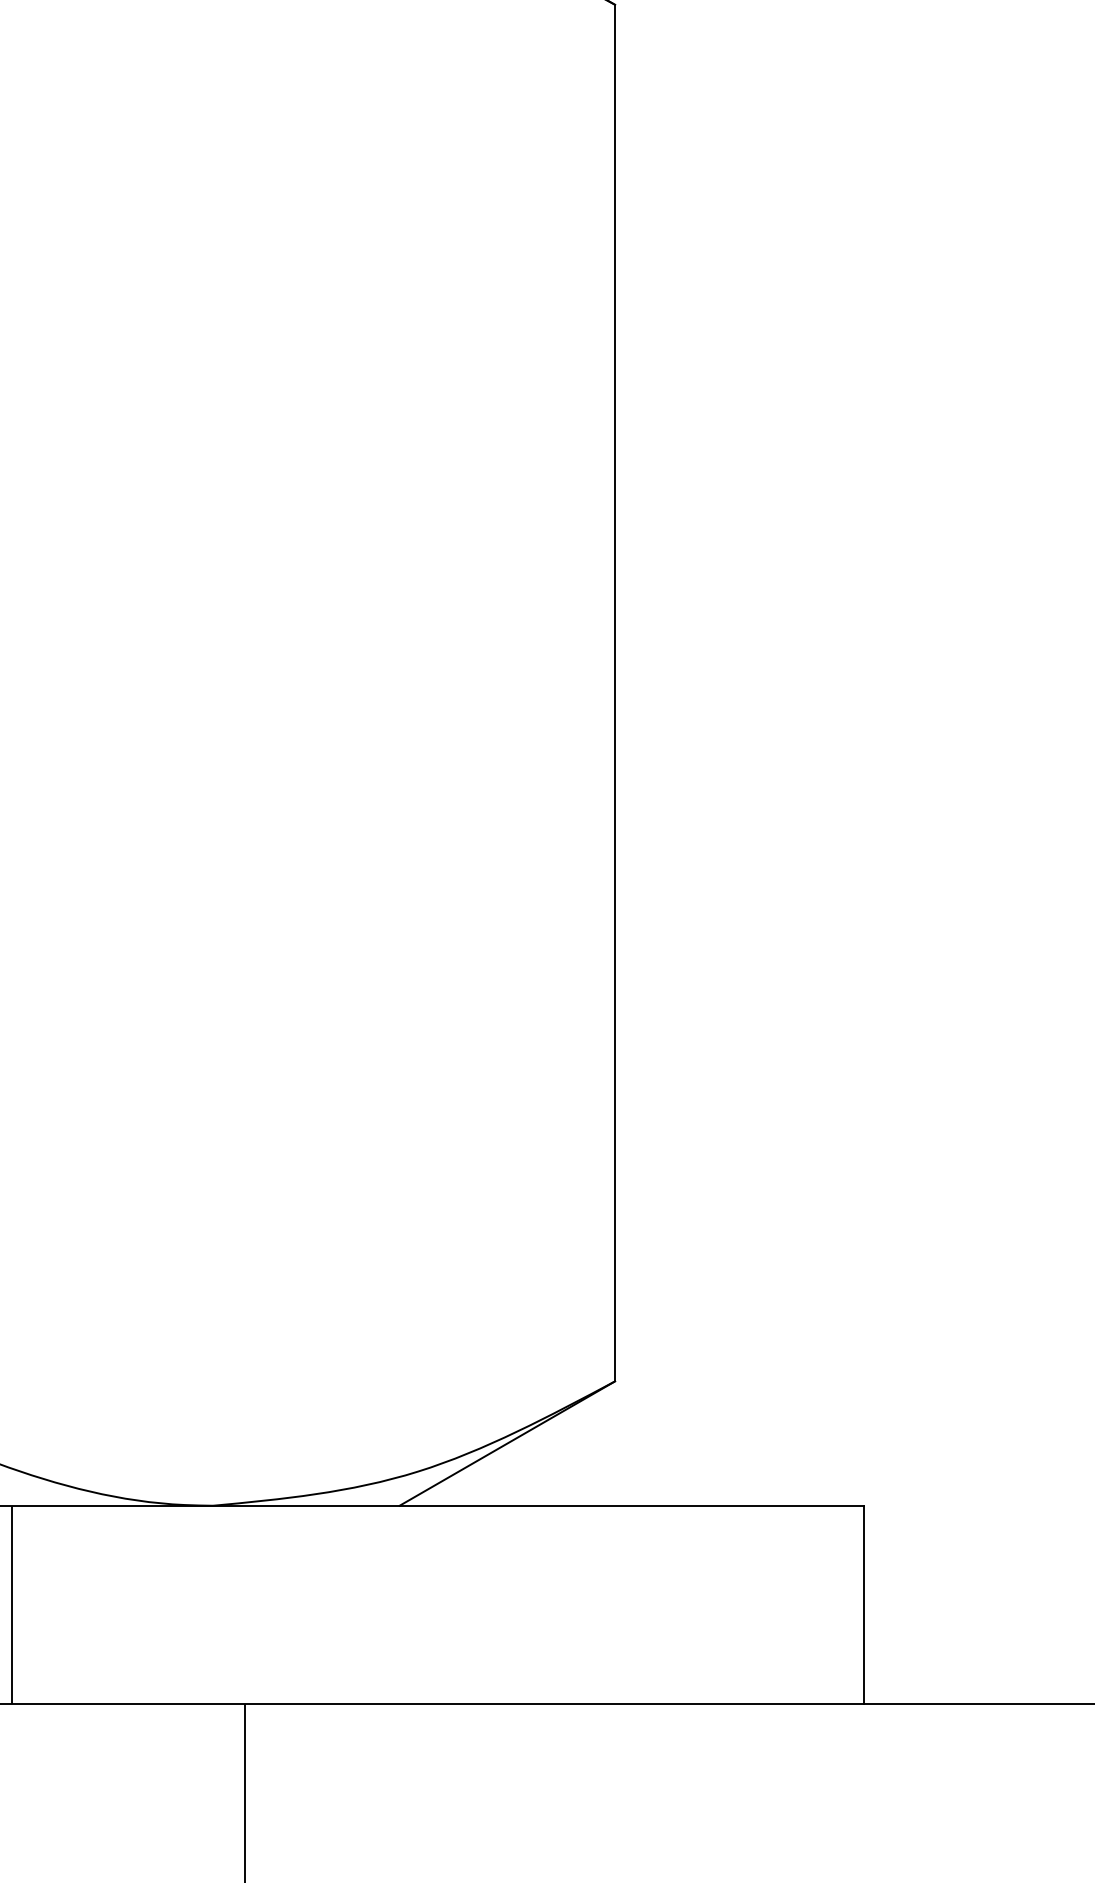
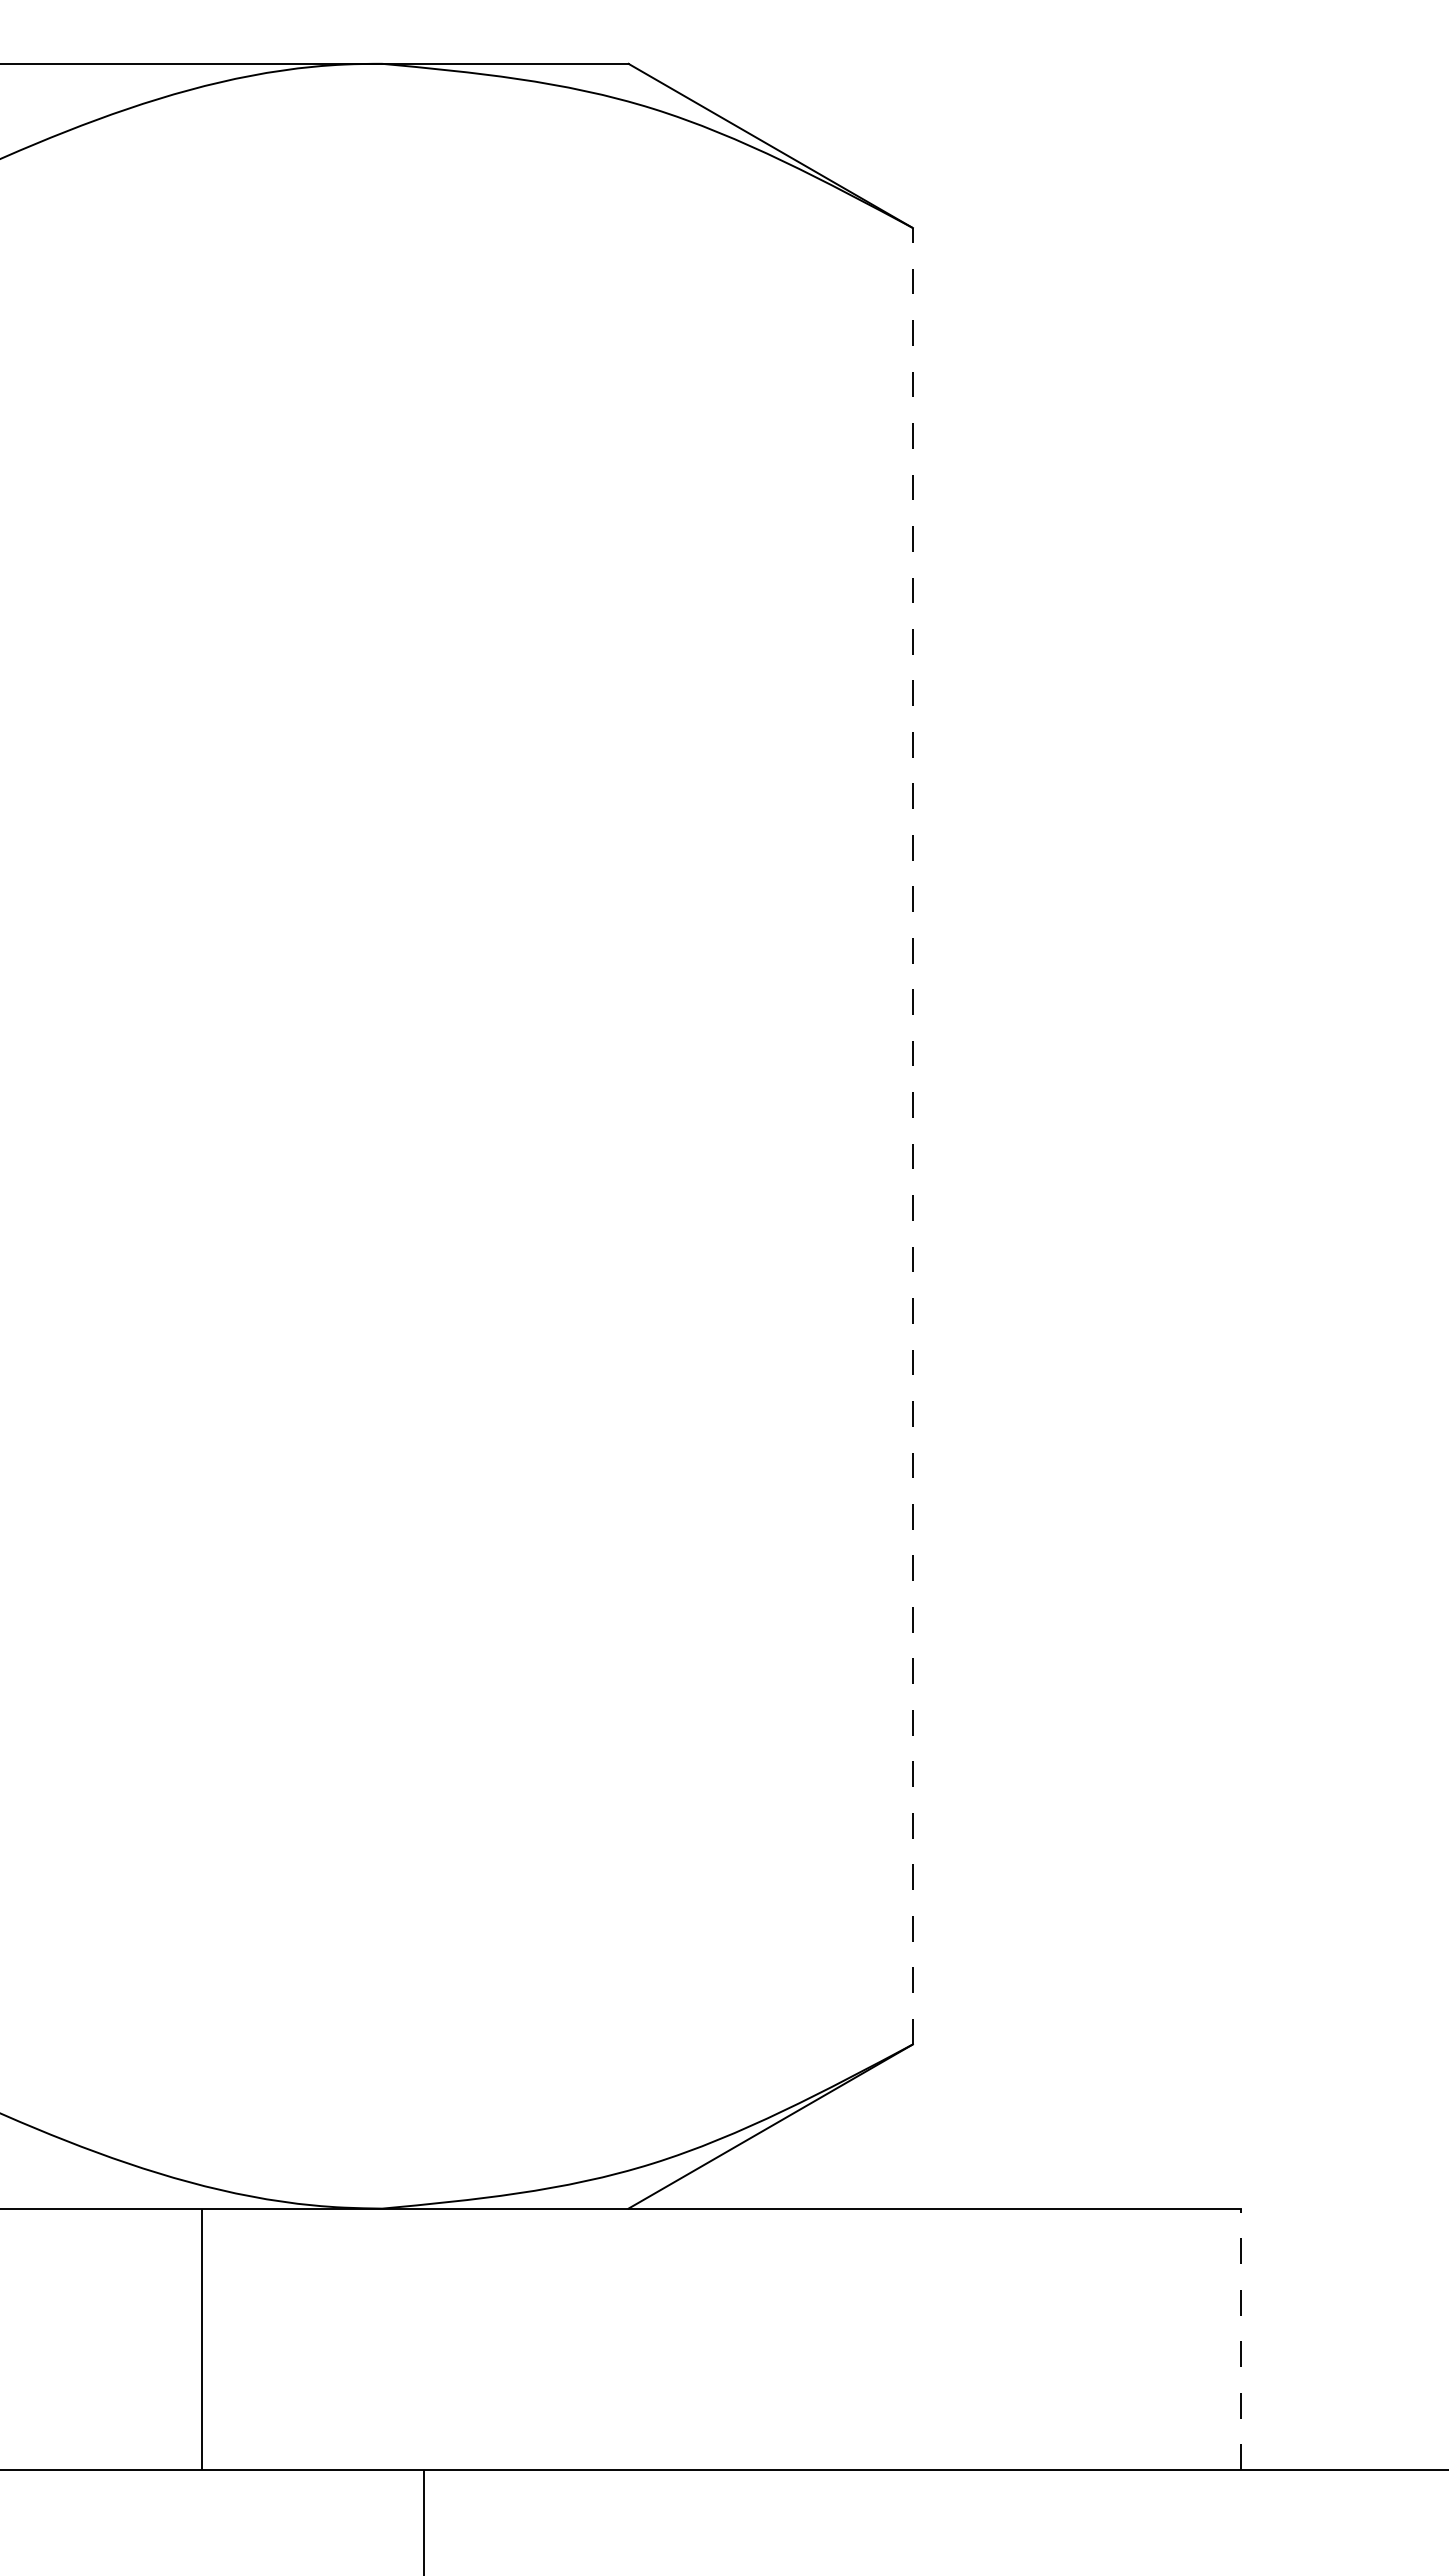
line: (614, 692) -> (912, 1135), solid -> dashed
line: (11, 1604) -> (201, 2339), moved
line: (864, 1604) -> (1241, 2339), solid -> dashed

